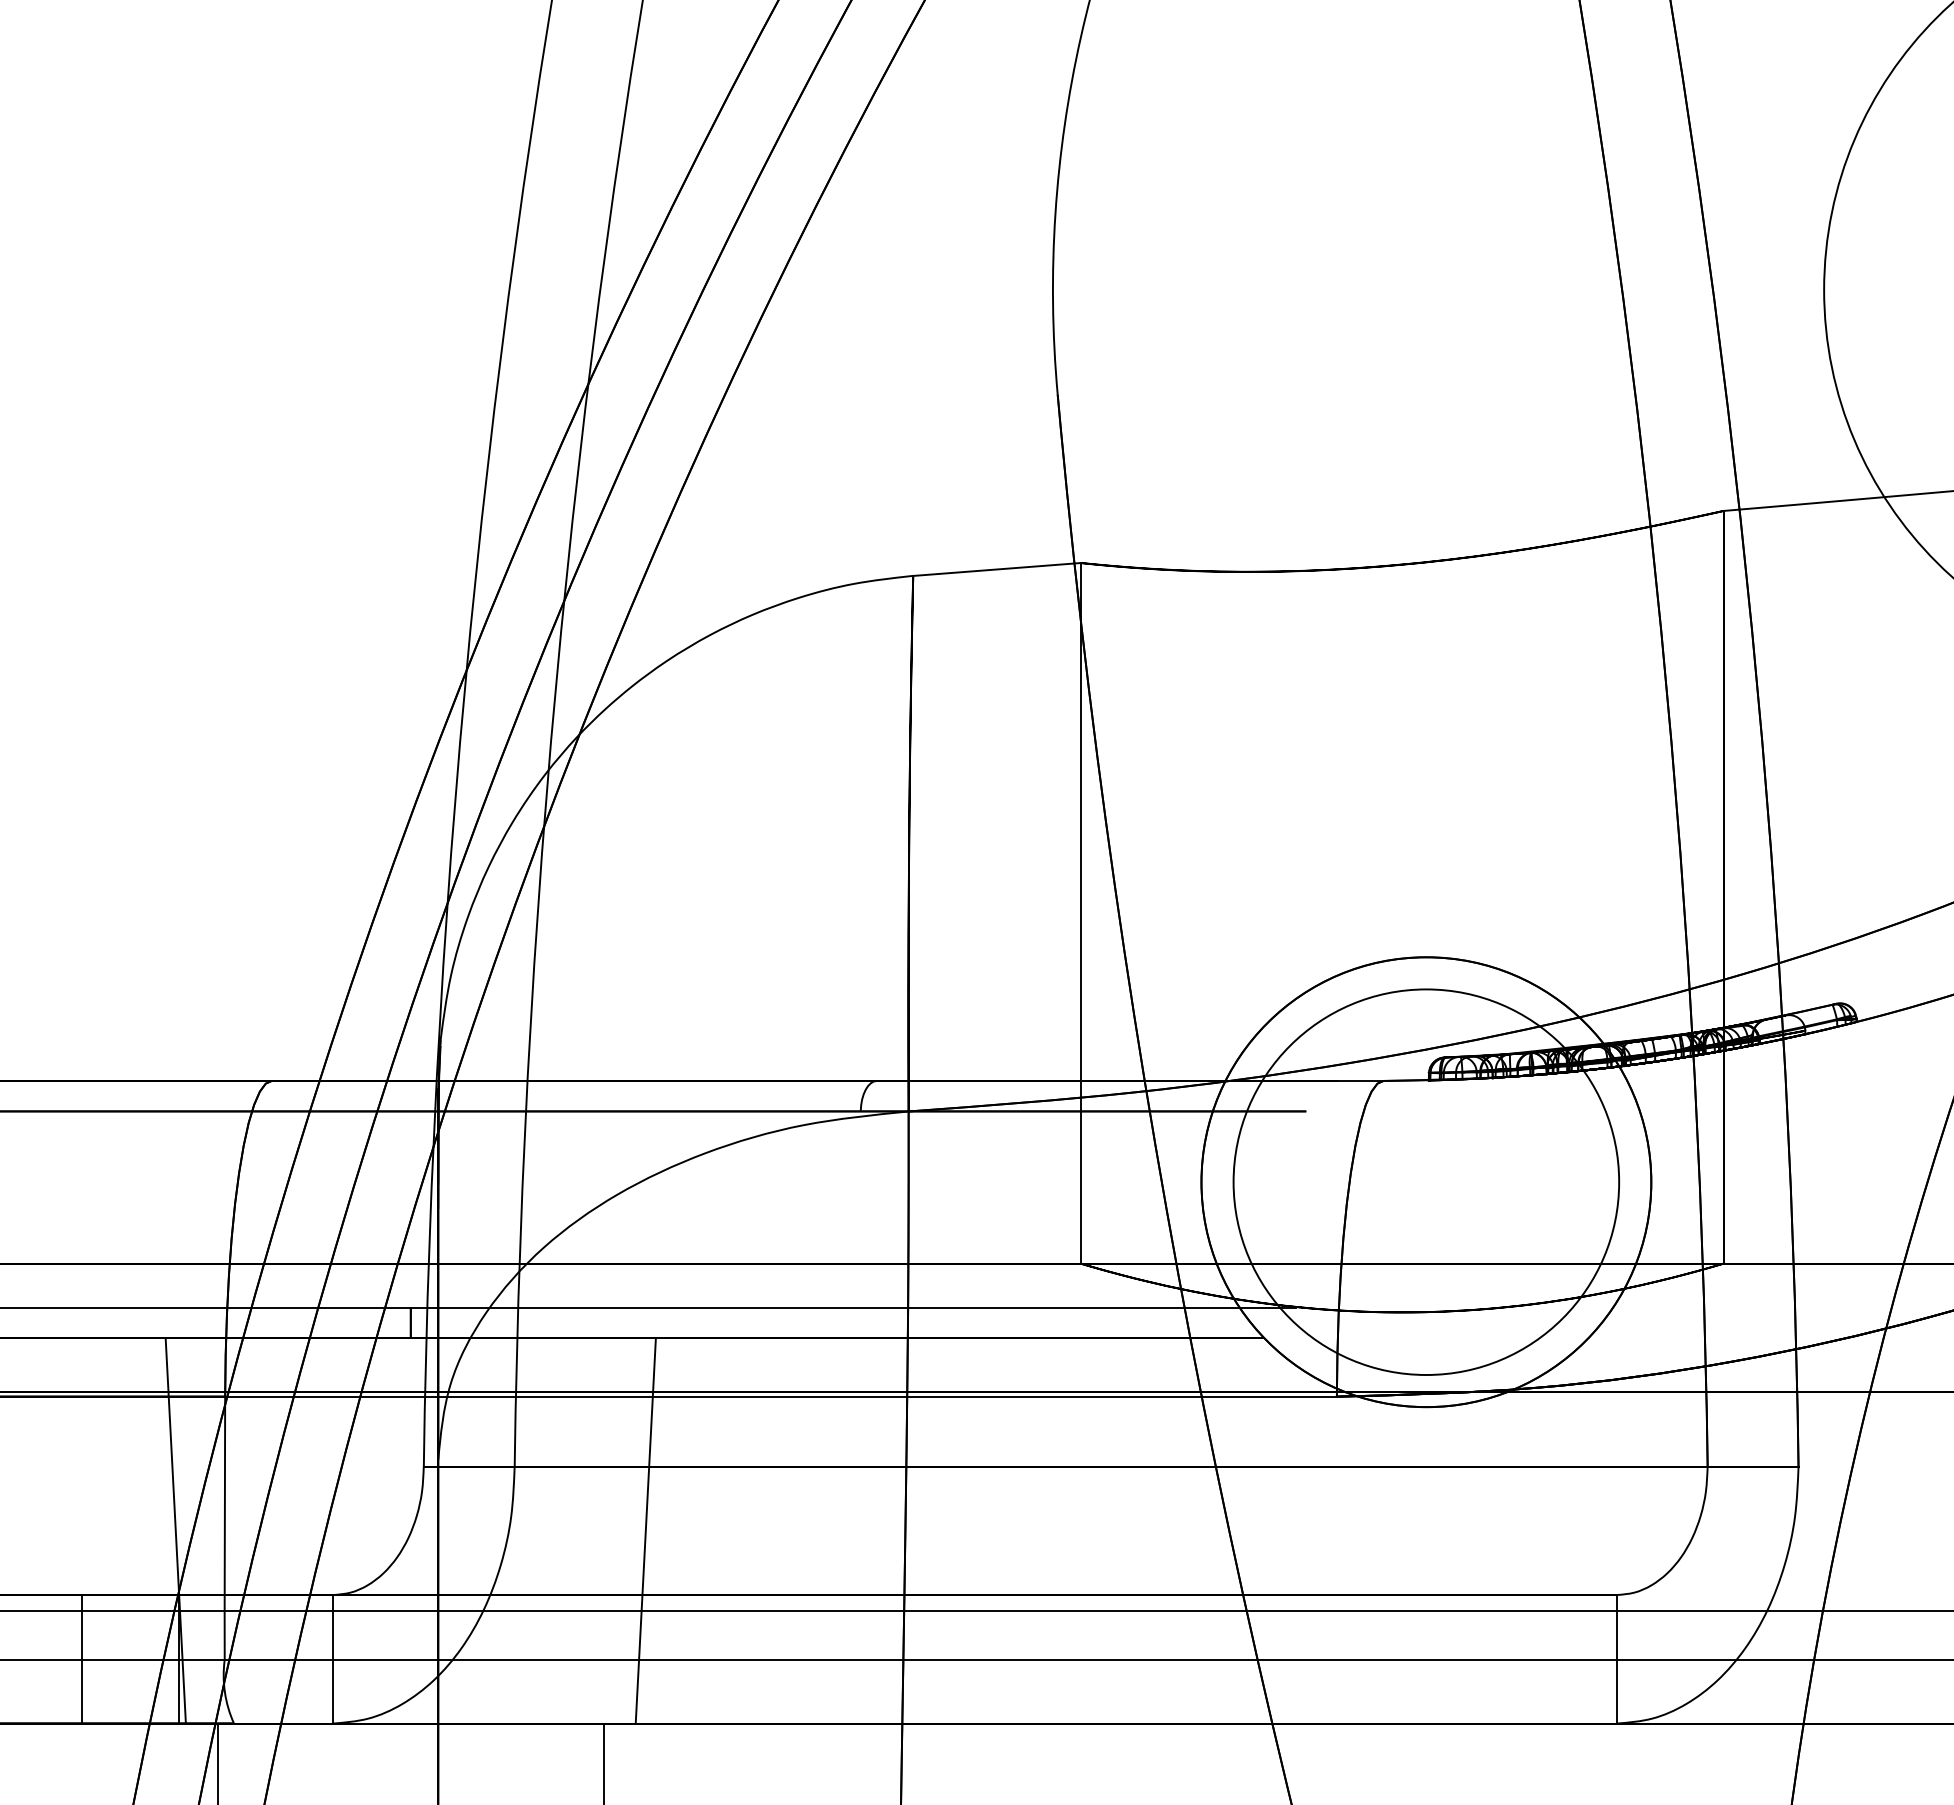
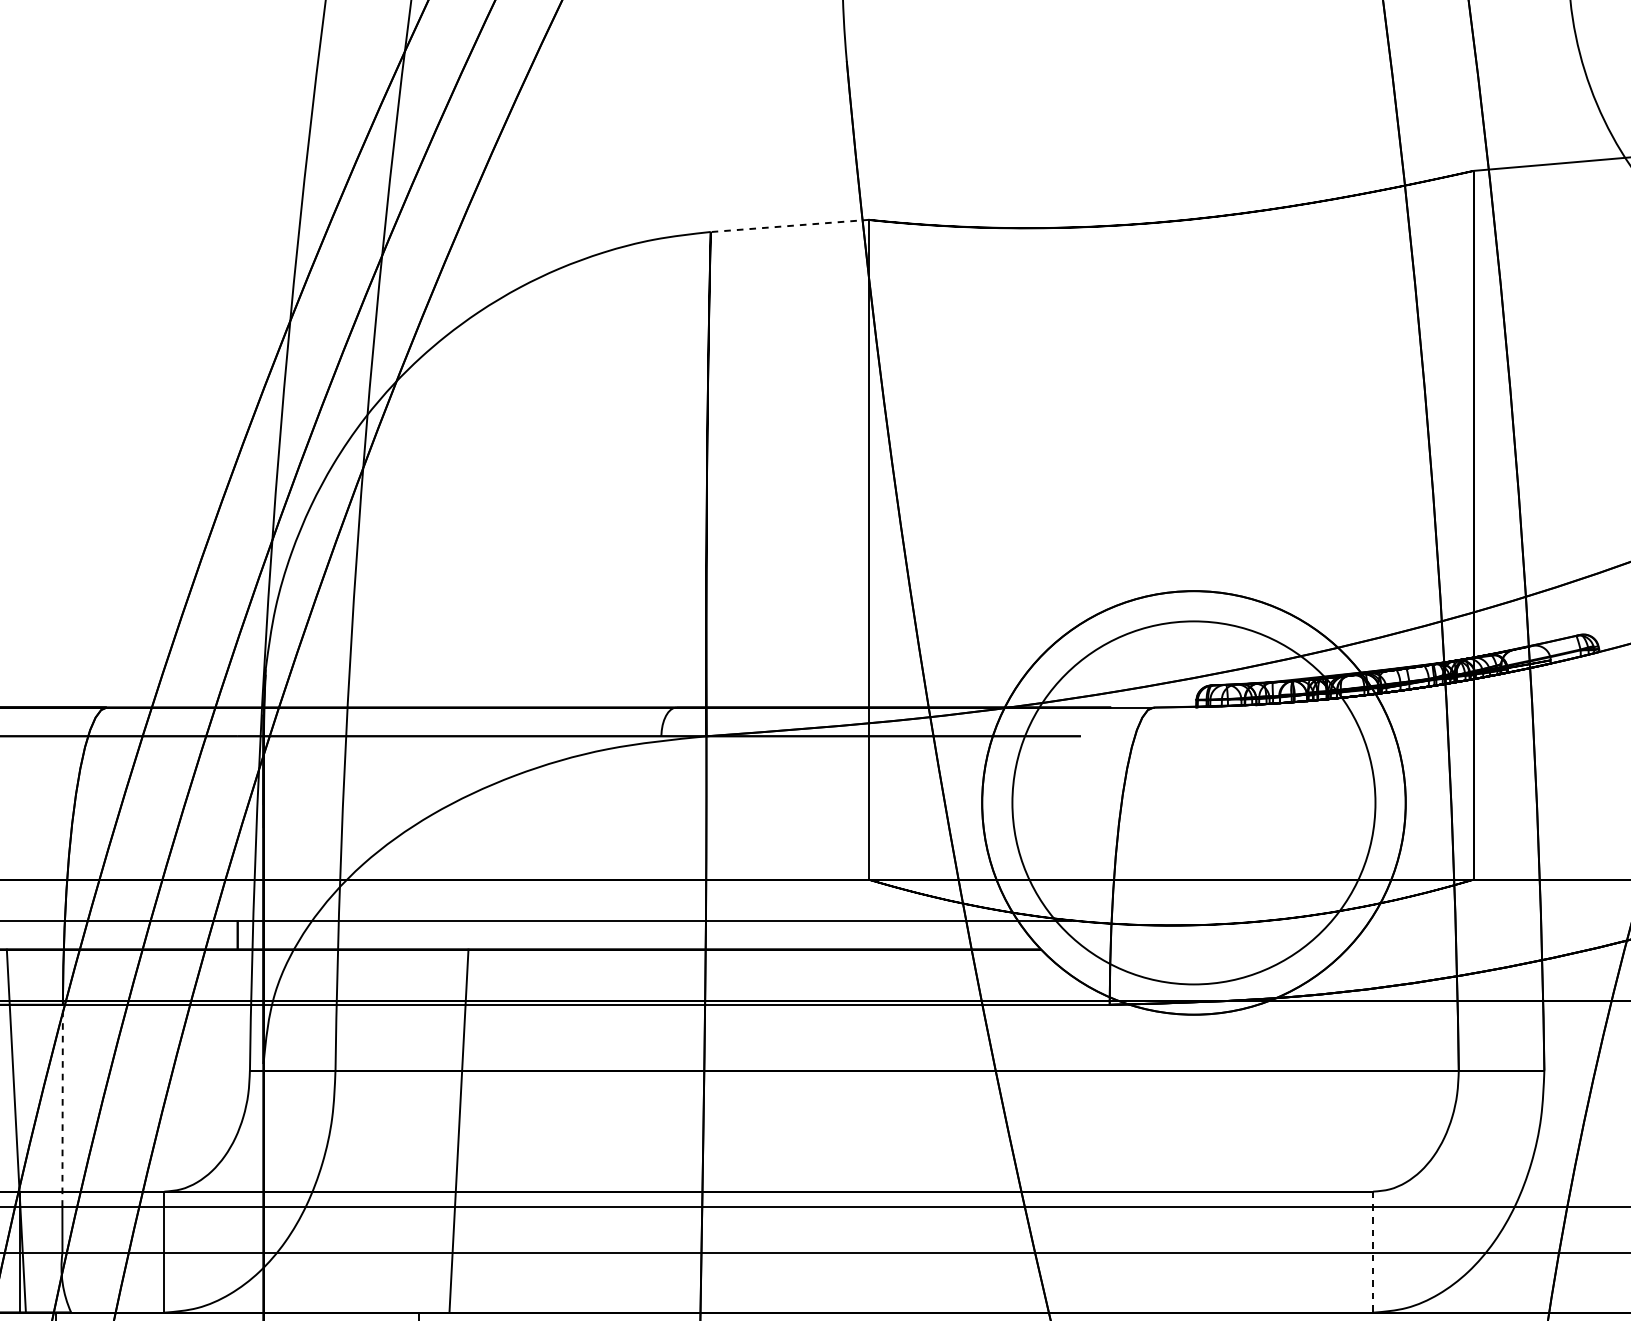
line: (997, 569) -> (790, 225), solid -> dashed
line: (224, 1503) -> (62, 1105), solid -> dashed
line: (1616, 1659) -> (1372, 1252), solid -> dashed

